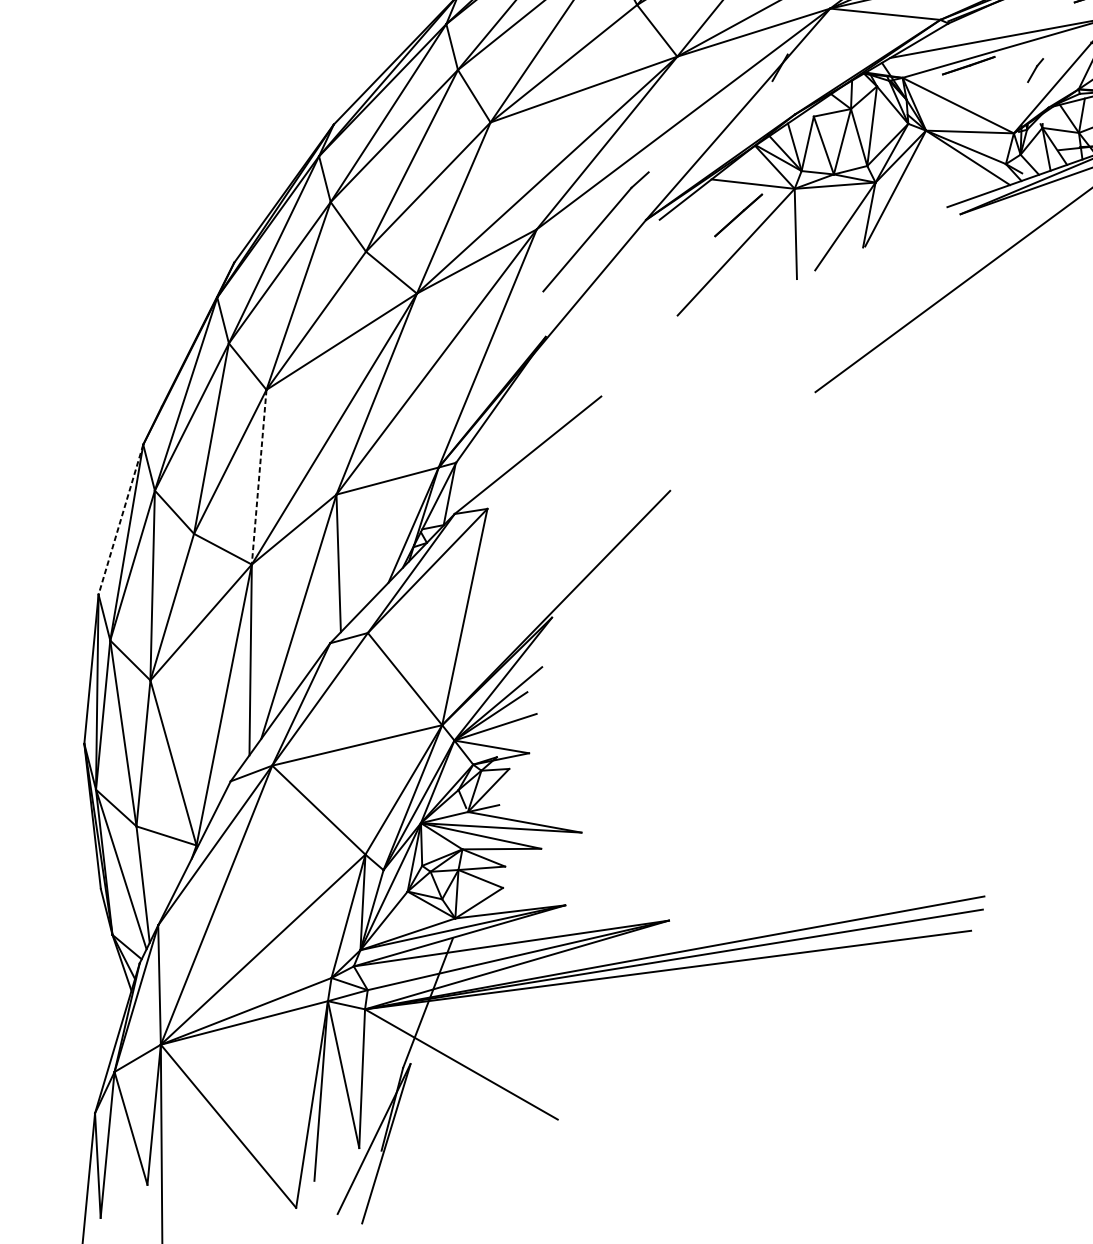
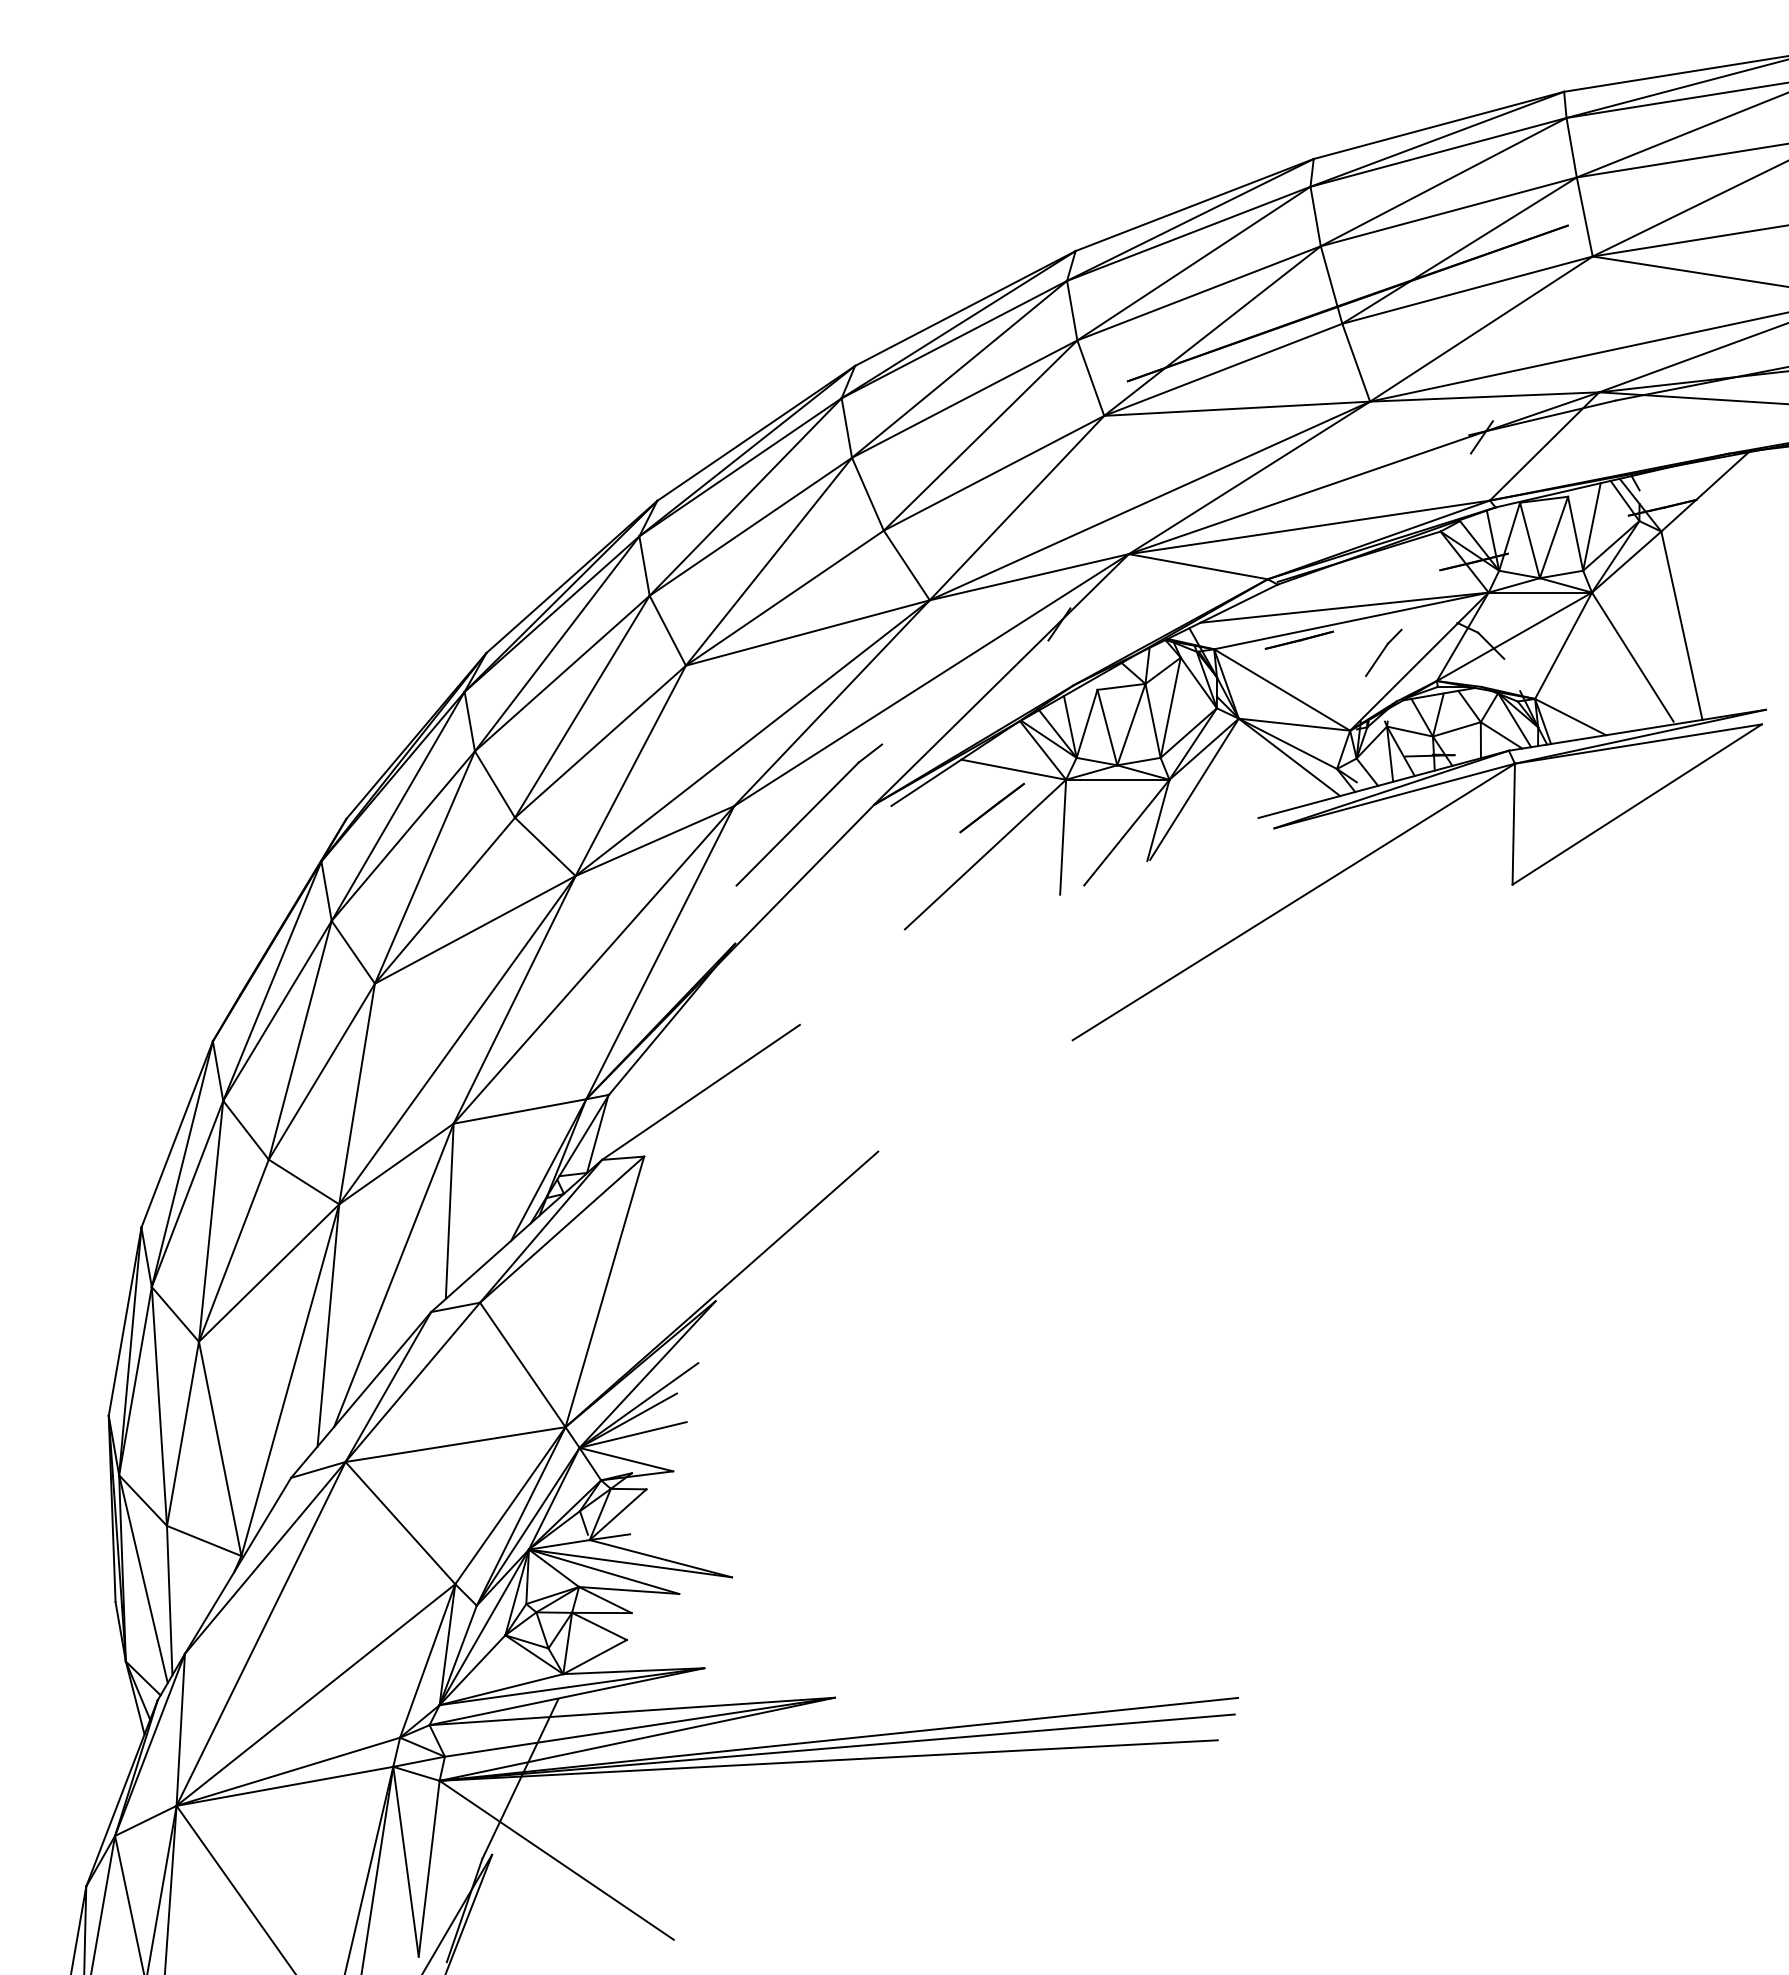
part: (1035, 70) -> (1383, 652), size x1.67
line: (259, 477) -> (357, 1094), dashed -> solid
line: (121, 519) -> (177, 1134), dashed -> solid

